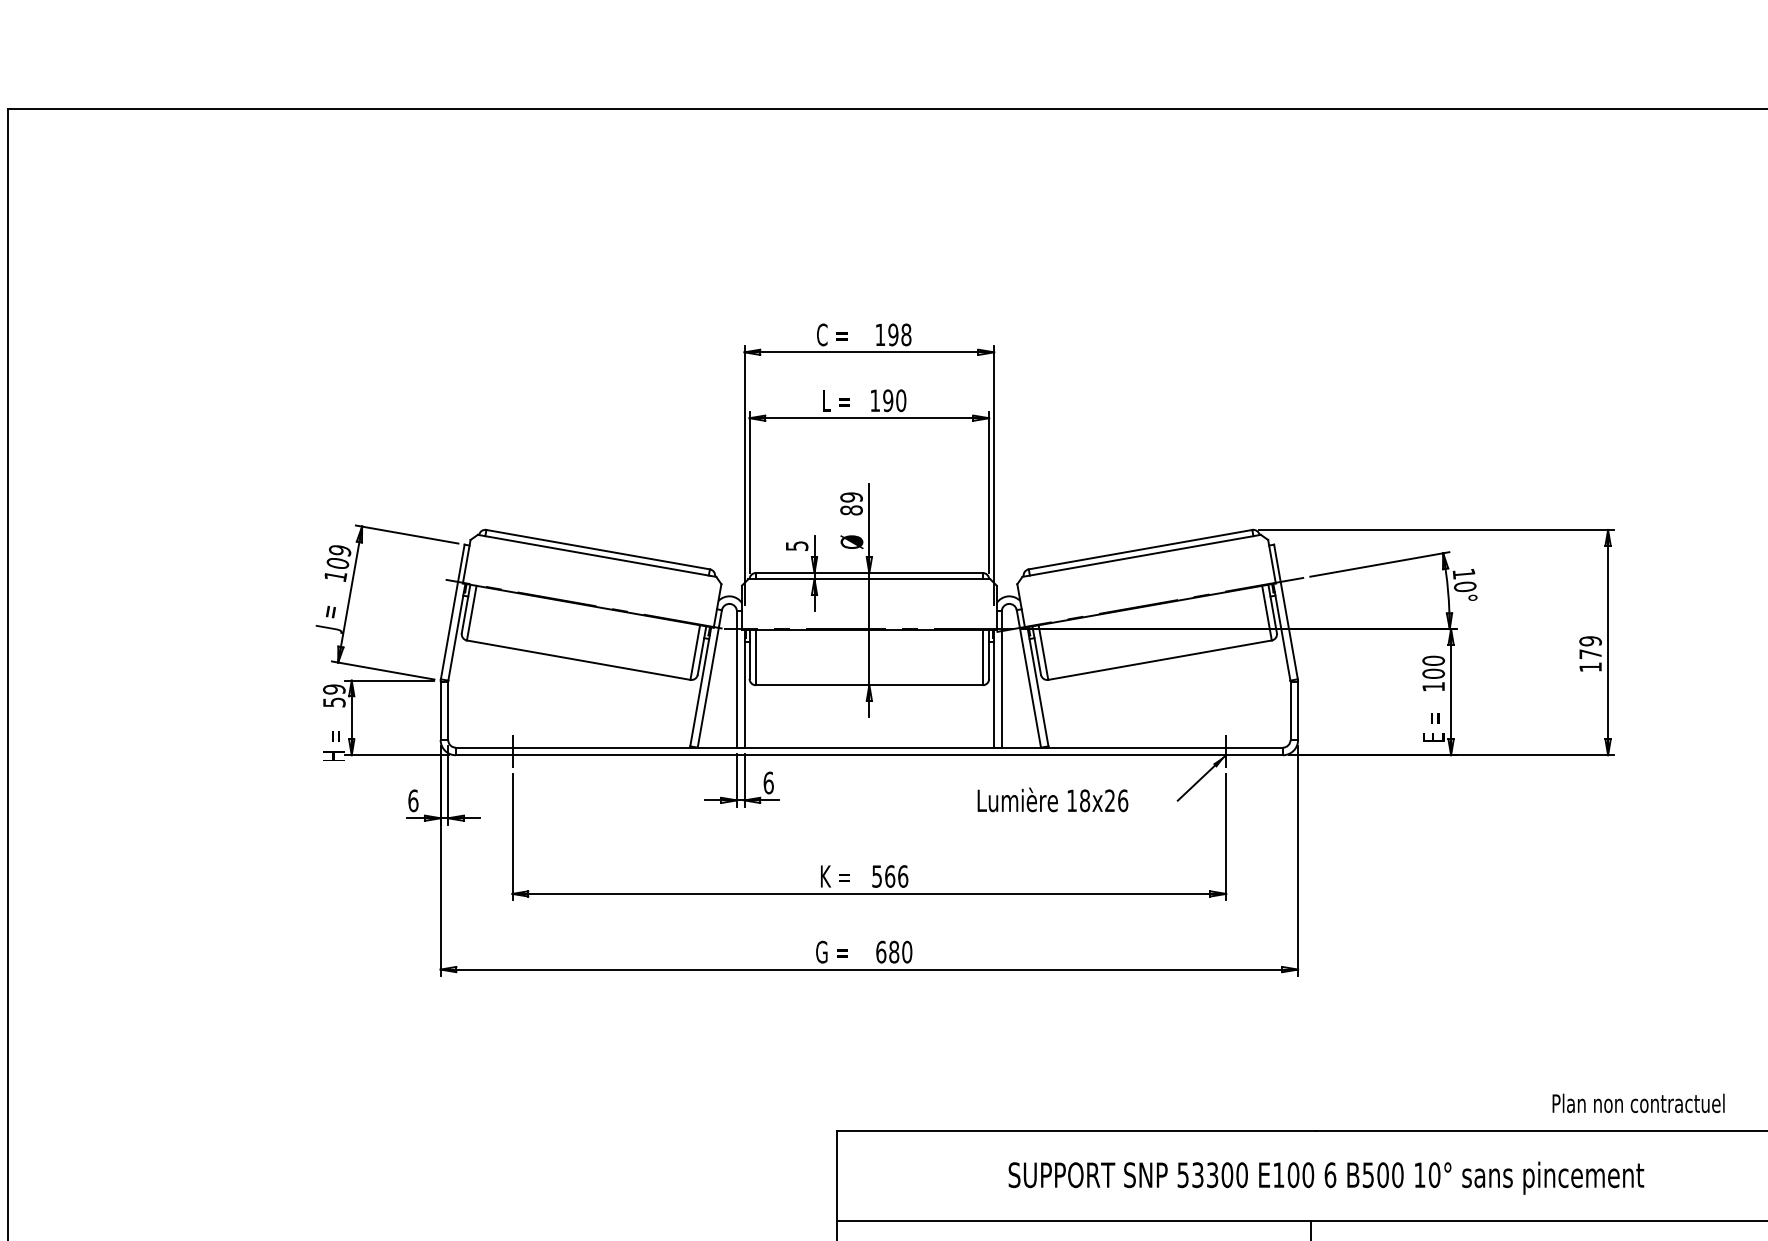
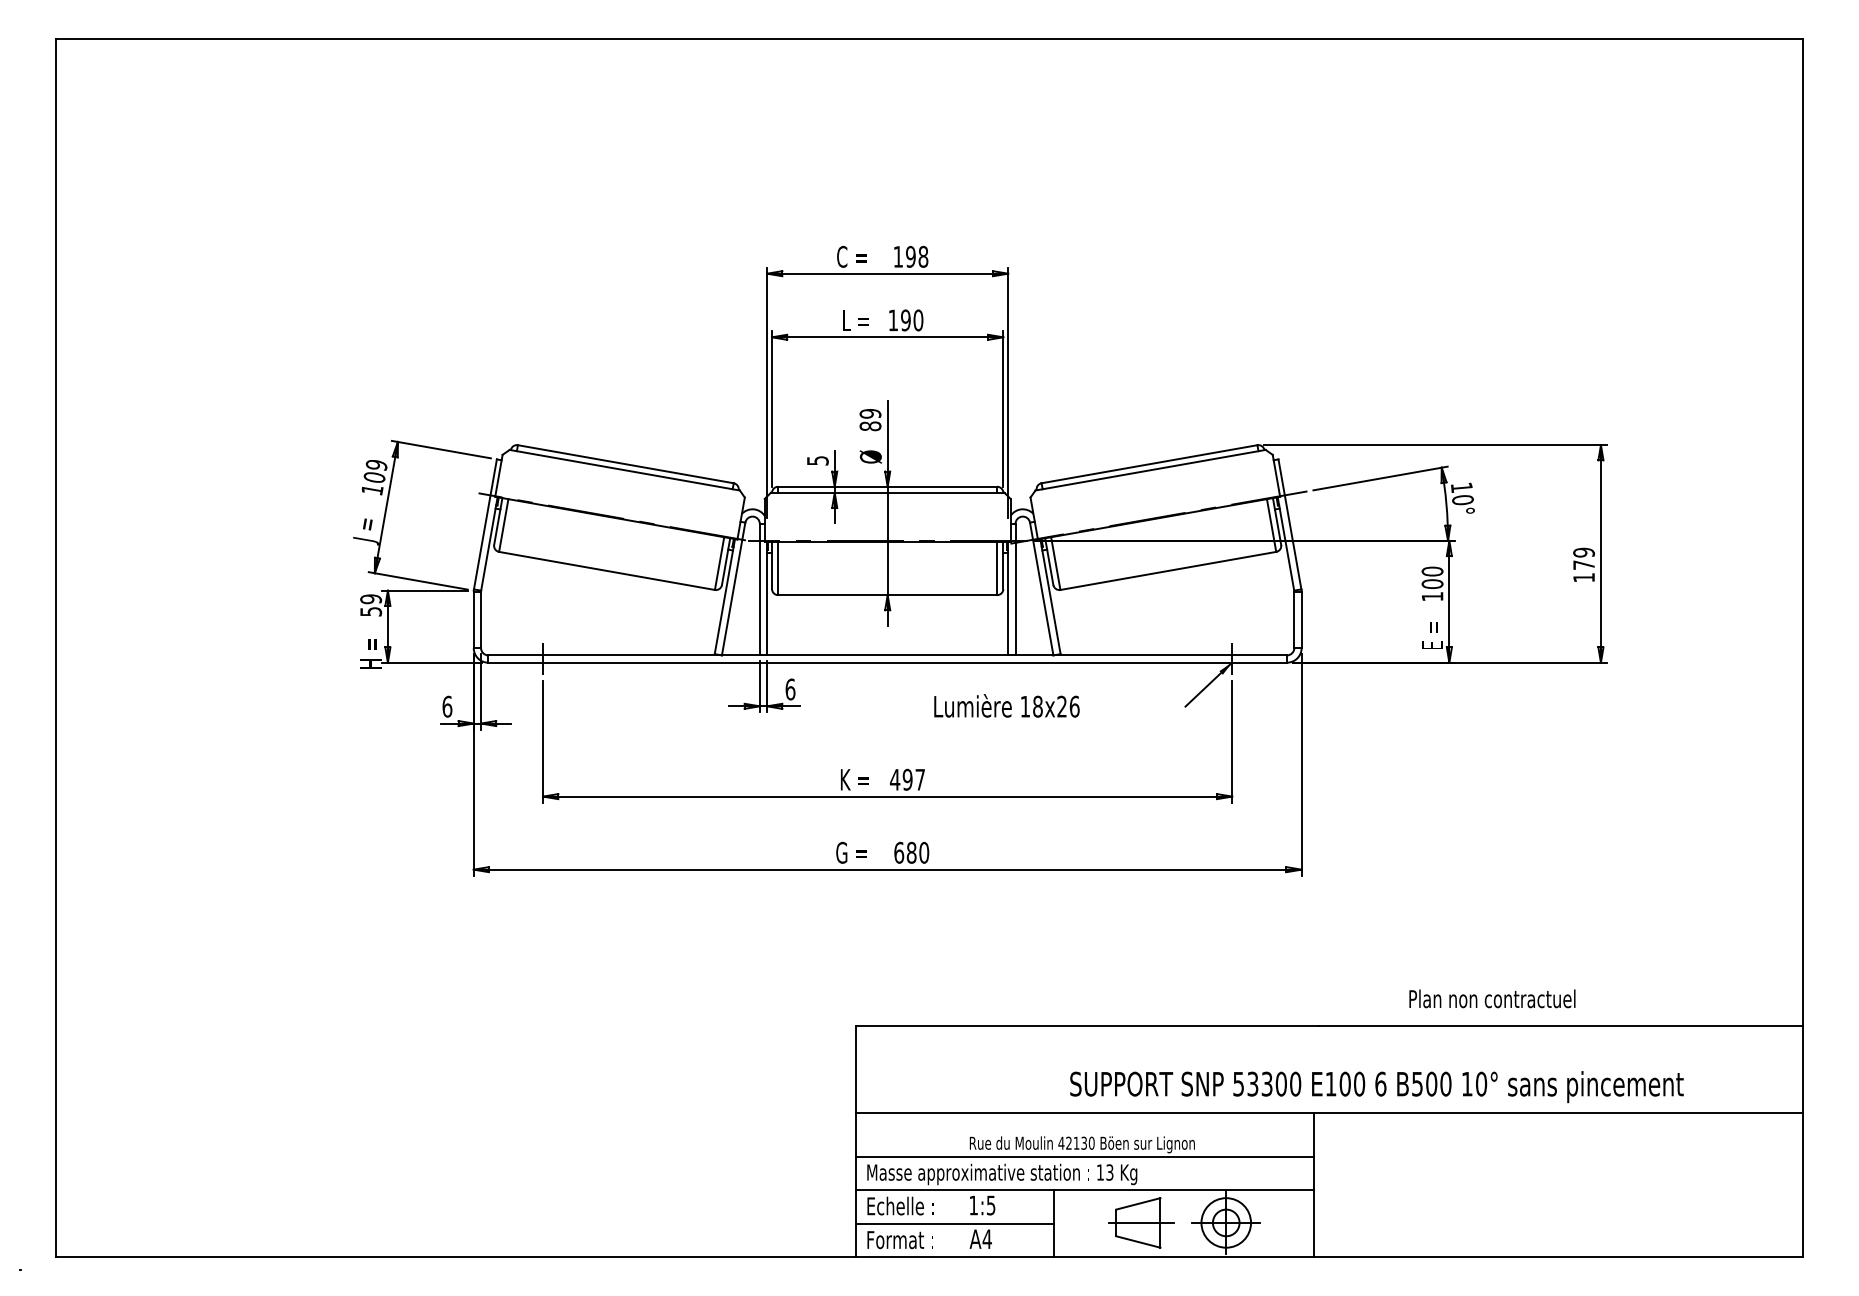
text: (1052, 799) -> (1006, 705), moved
text: (889, 876) -> (907, 779), 566 -> 497
text: (1638, 1103) -> (1492, 998), moved
text: (1325, 1178) -> (1376, 1087), moved

